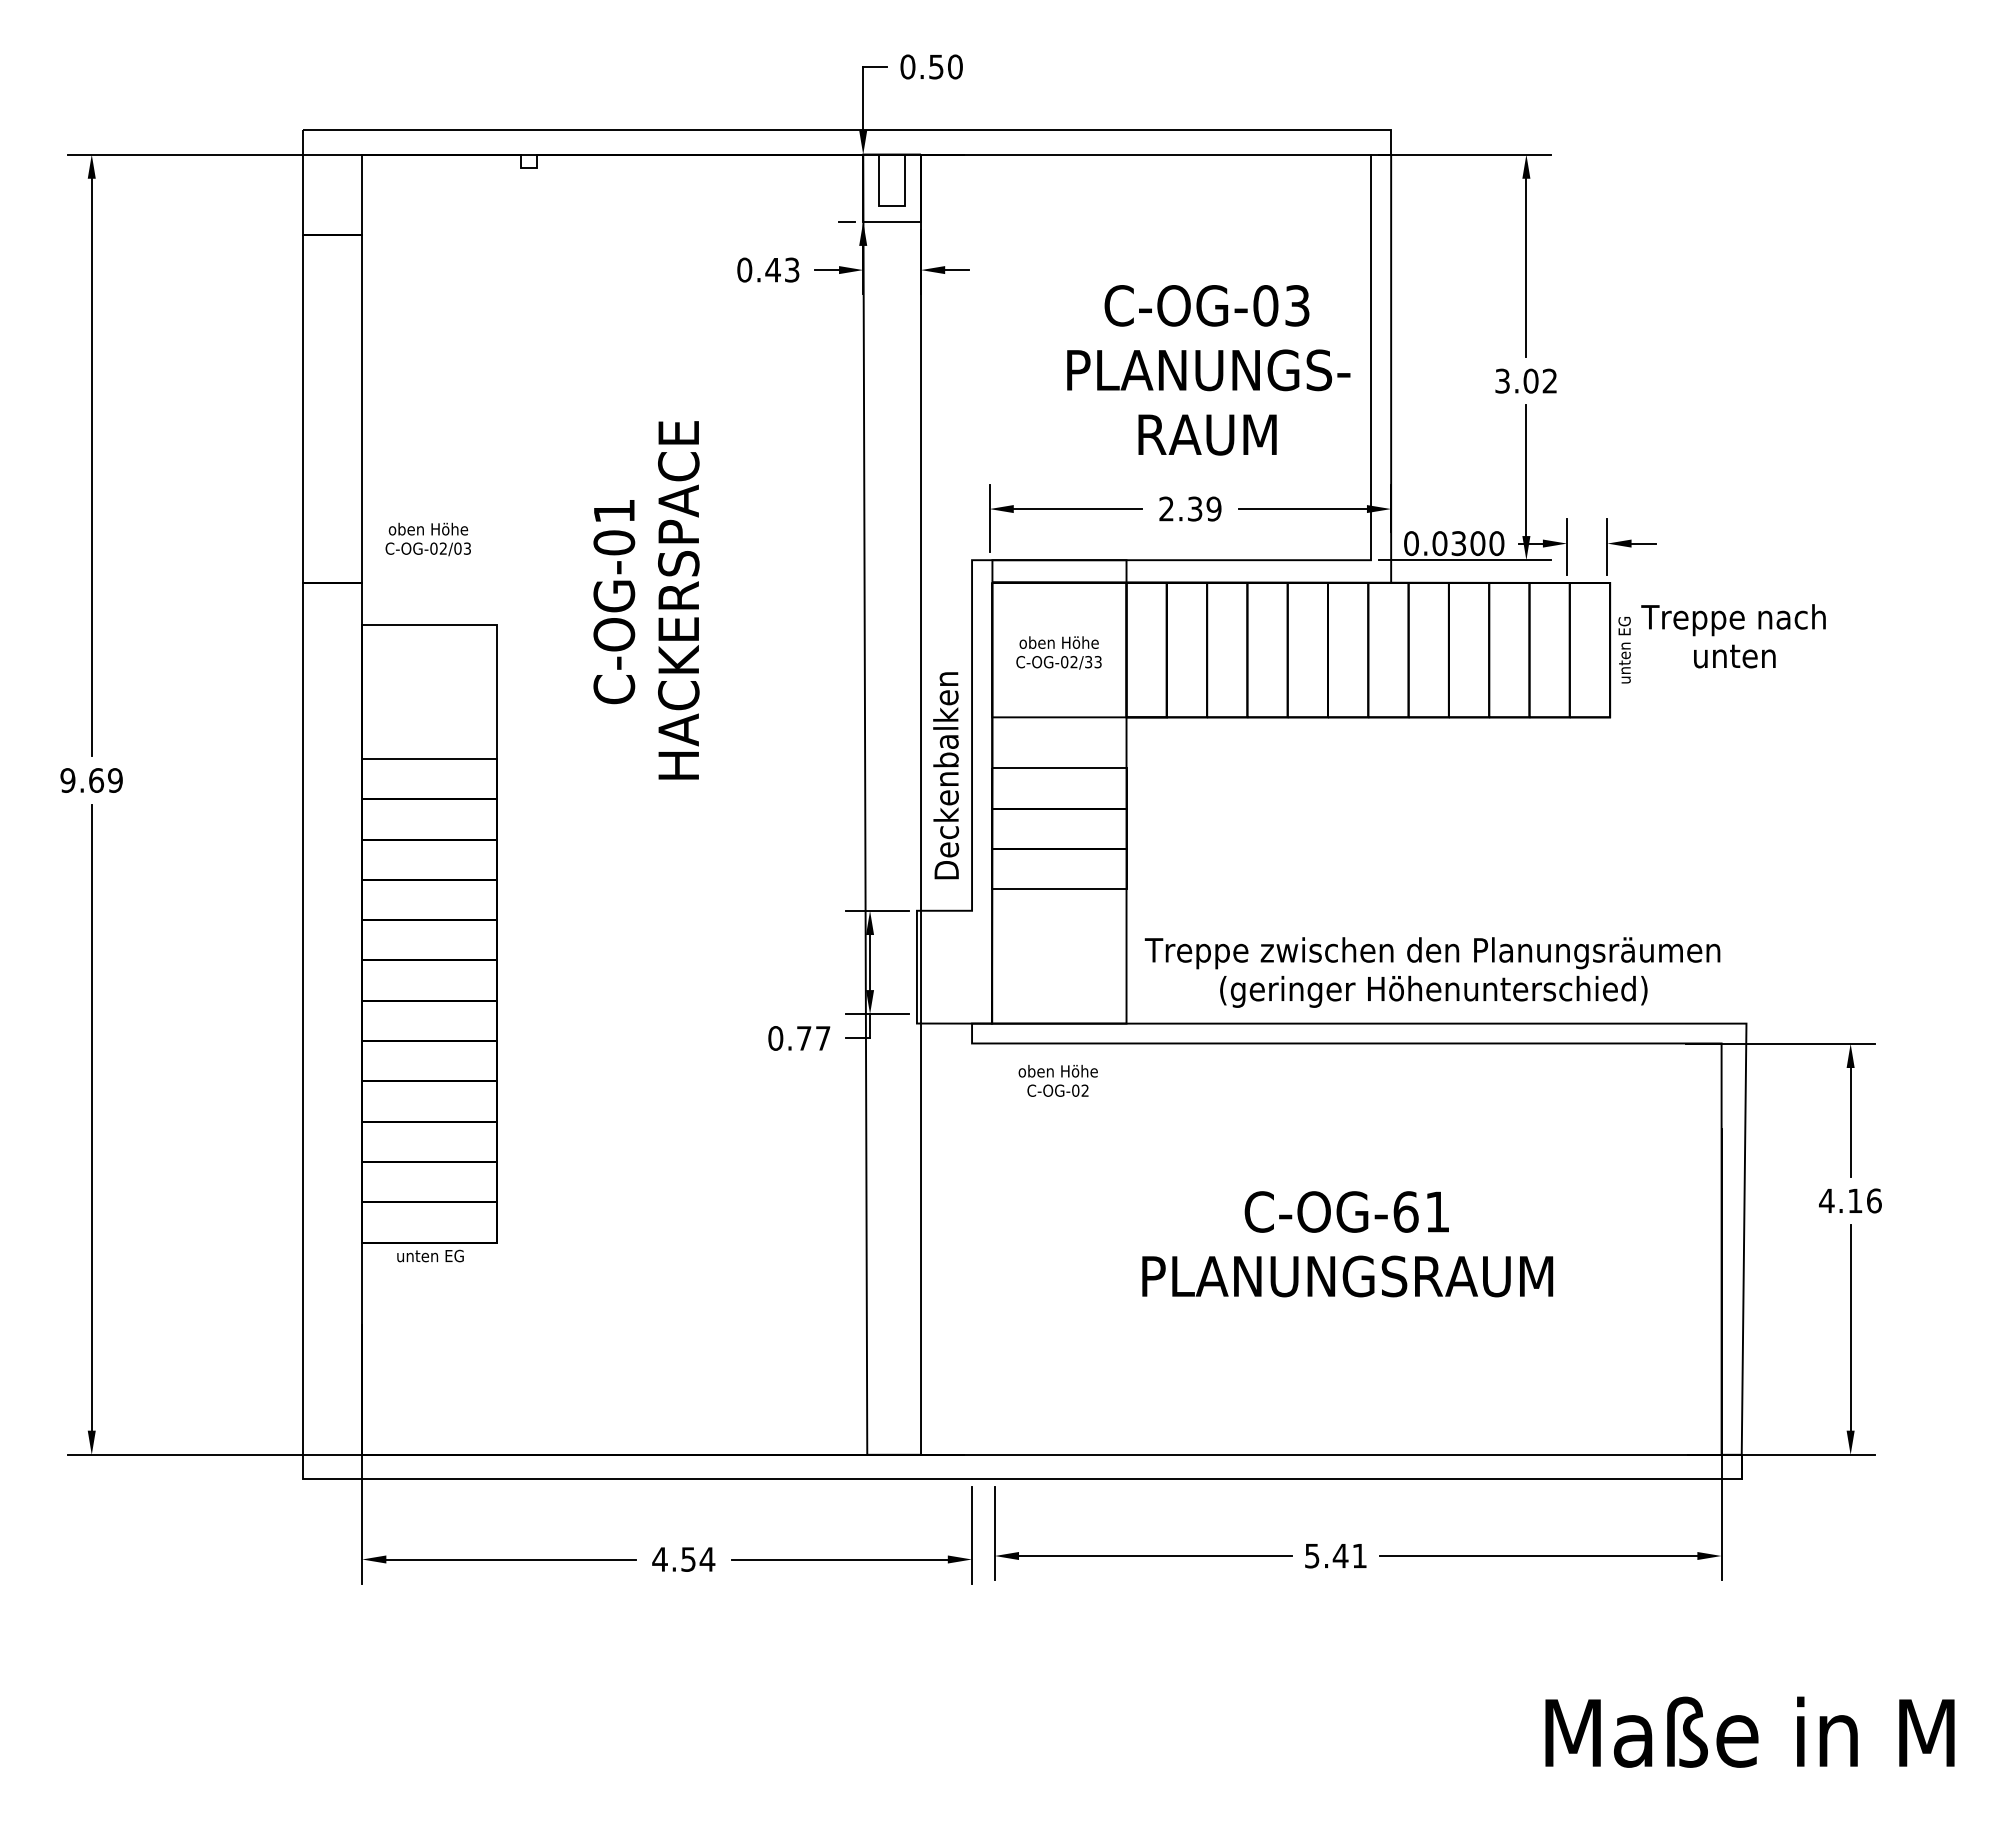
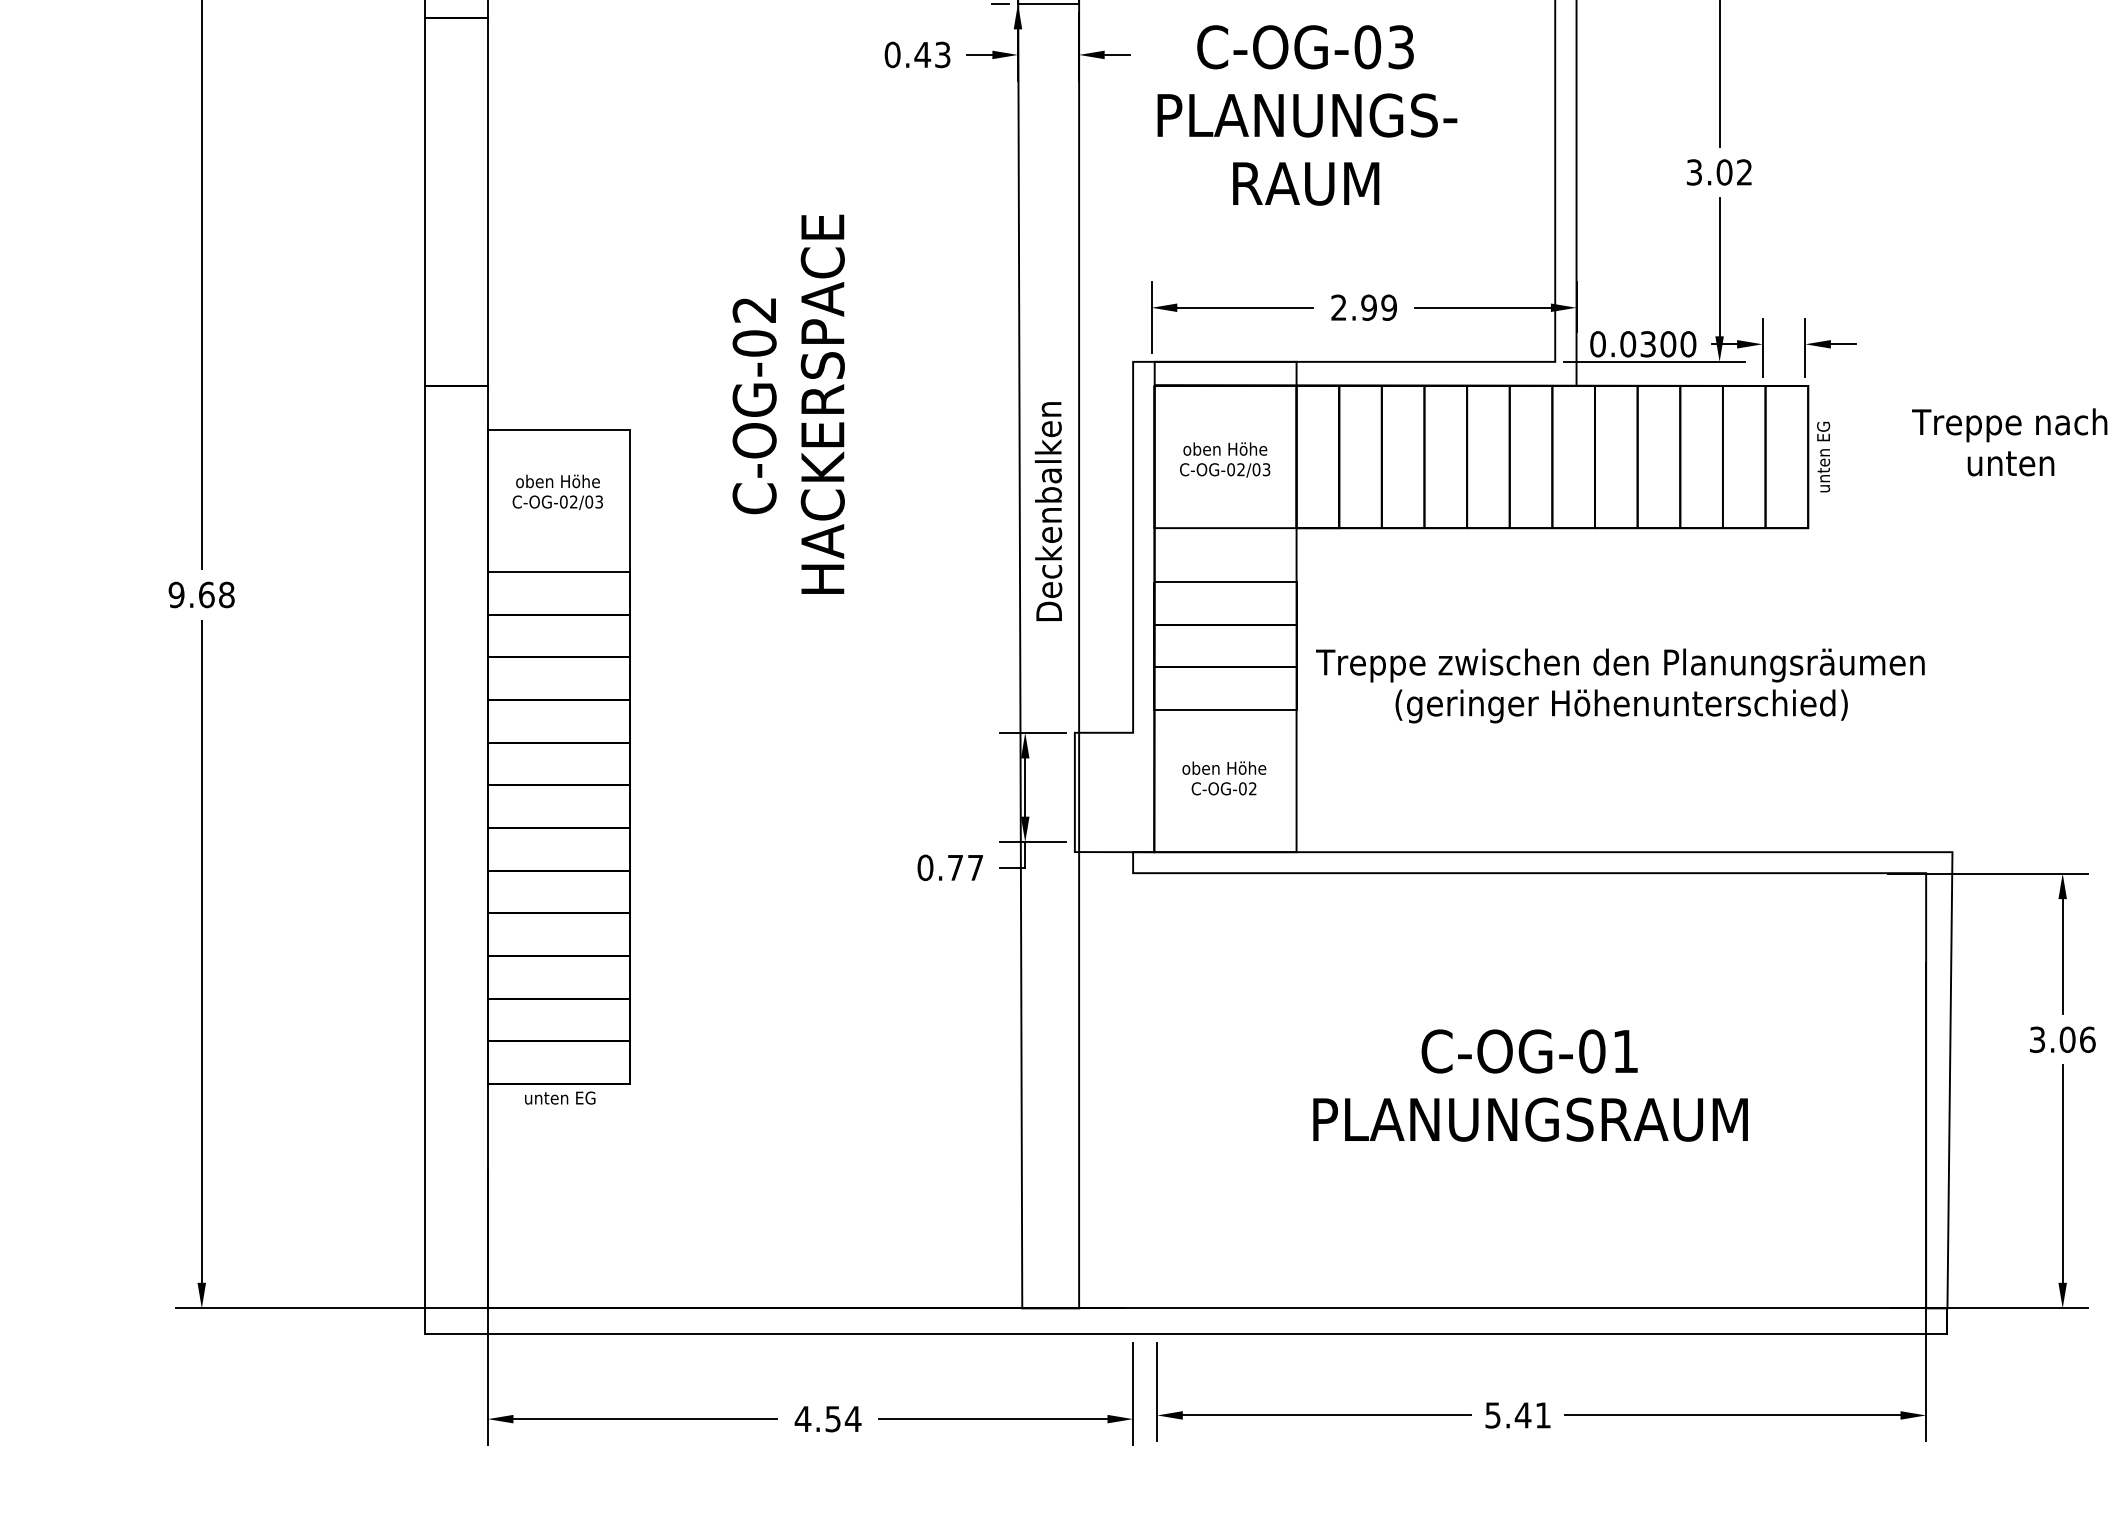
text: (1208, 370) -> (1307, 115), moved
text: (1194, 508) -> (1368, 307), 2.39 -> 2.99
text: (613, 511) -> (753, 310), C-OG-01 -> C-OG-02
text: (427, 539) -> (556, 492), moved
text: (1733, 636) -> (2009, 442), moved
text: (1088, 662) -> (1256, 470), C-OG-02/33 -> C-OG-02/03
text: (946, 775) -> (1048, 511), moved
text: (115, 780) -> (226, 594), 9.69 -> 9.68
text: (1432, 972) -> (1620, 685), moved
text: (1057, 1080) -> (1223, 777), moved
text: (1840, 1200) -> (2051, 1039), 4.16 -> 3.06
text: (1405, 1211) -> (1591, 1050), C-OG-61 -> C-OG-01

